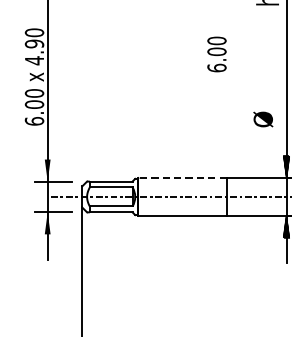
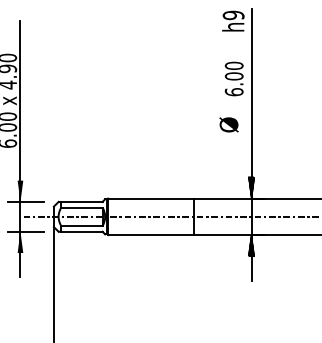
text: (216, 53) -> (233, 78), moved
text: (262, 119) -> (228, 124), moved
line: (182, 178) -> (150, 198), dashed -> solid

